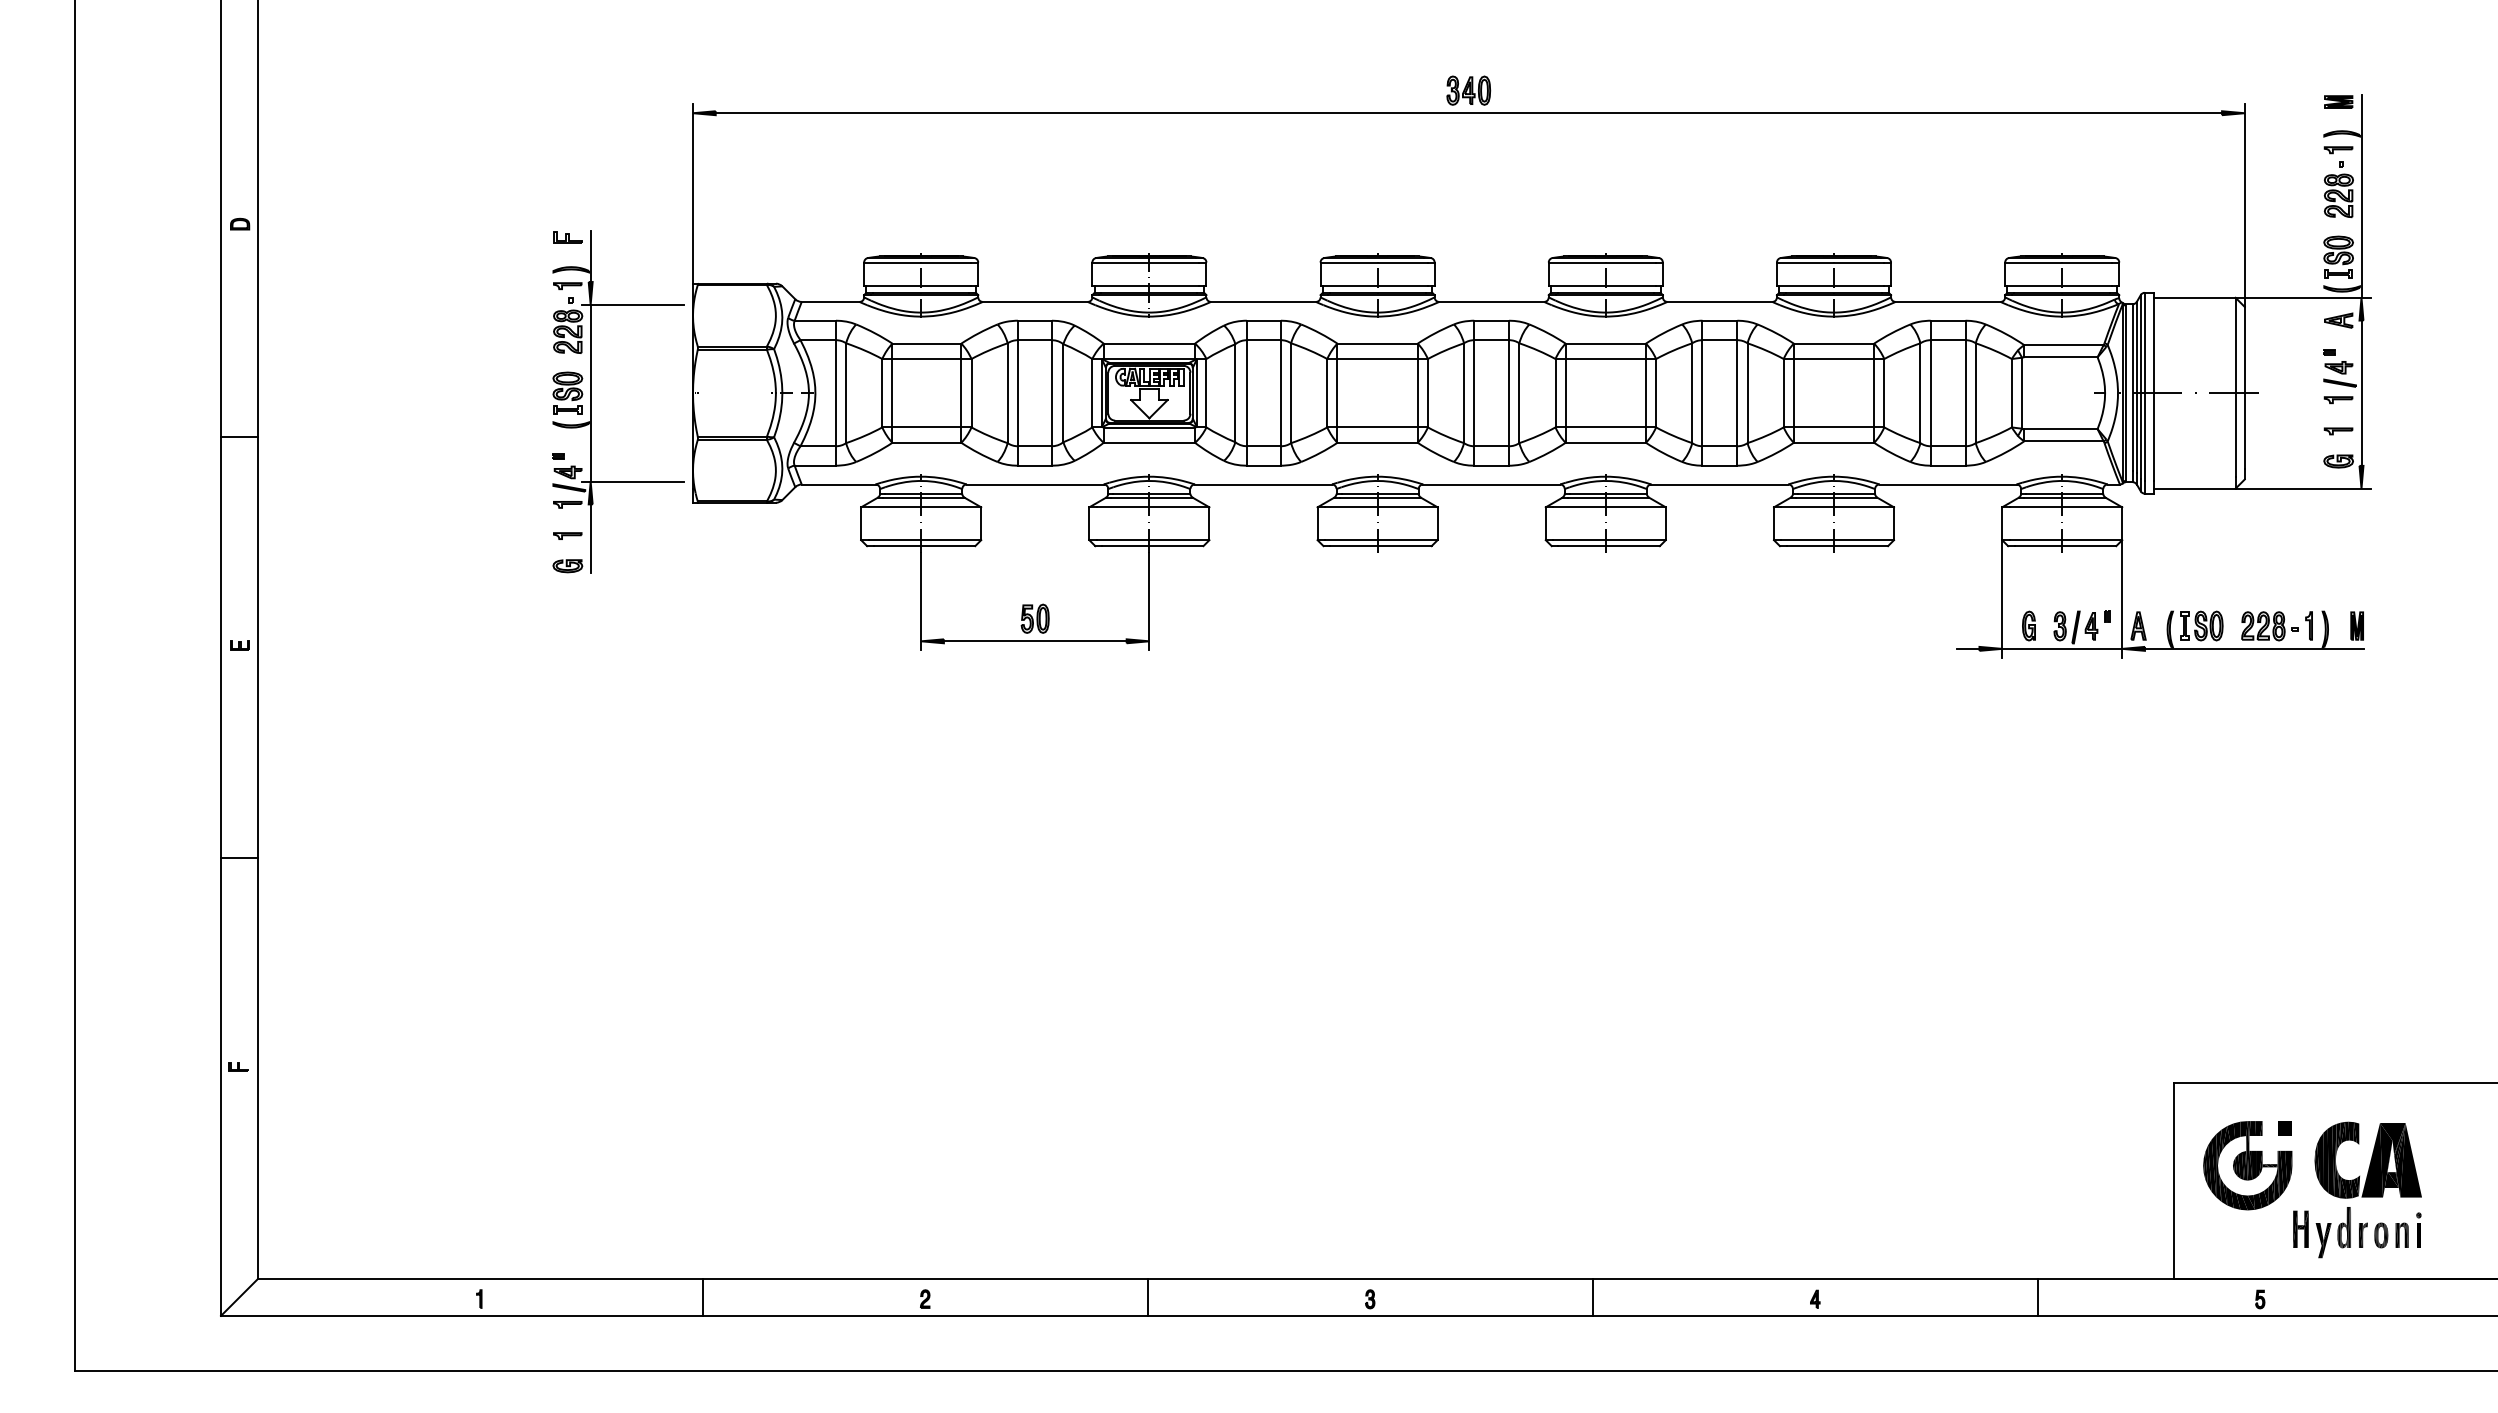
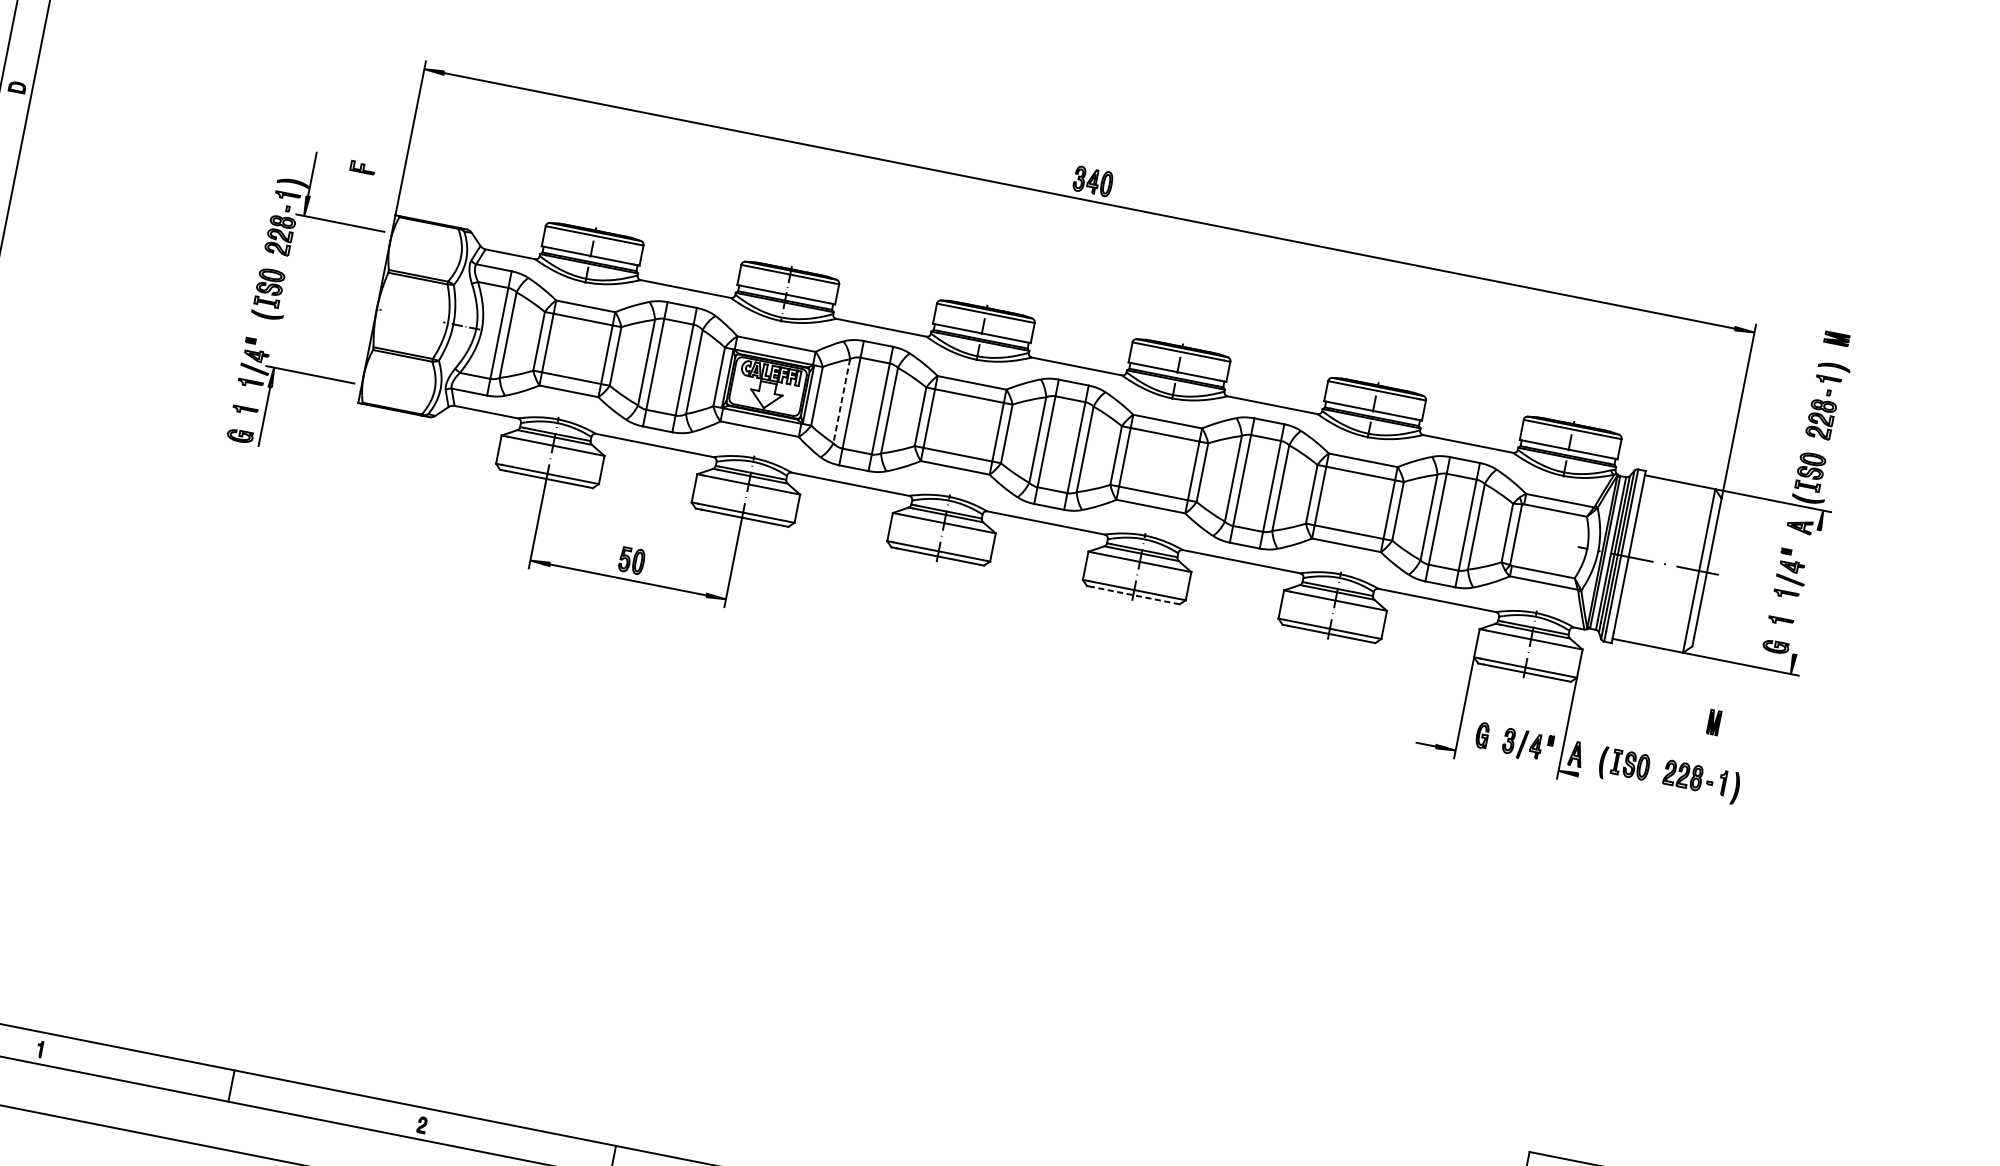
line: (2361, 195) -> (1840, 422), removed
part: (567, 237) -> (362, 167), moved
line: (590, 392) -> (289, 291), removed
line: (2361, 392) -> (1807, 591), removed
line: (1235, 393) -> (841, 401), solid -> dashed
line: (1609, 546) -> (1136, 596), solid -> dashed
part: (2356, 625) -> (1713, 721), moved
line: (2062, 648) -> (1507, 760), removed
line: (2254, 648) -> (1671, 793), removed

